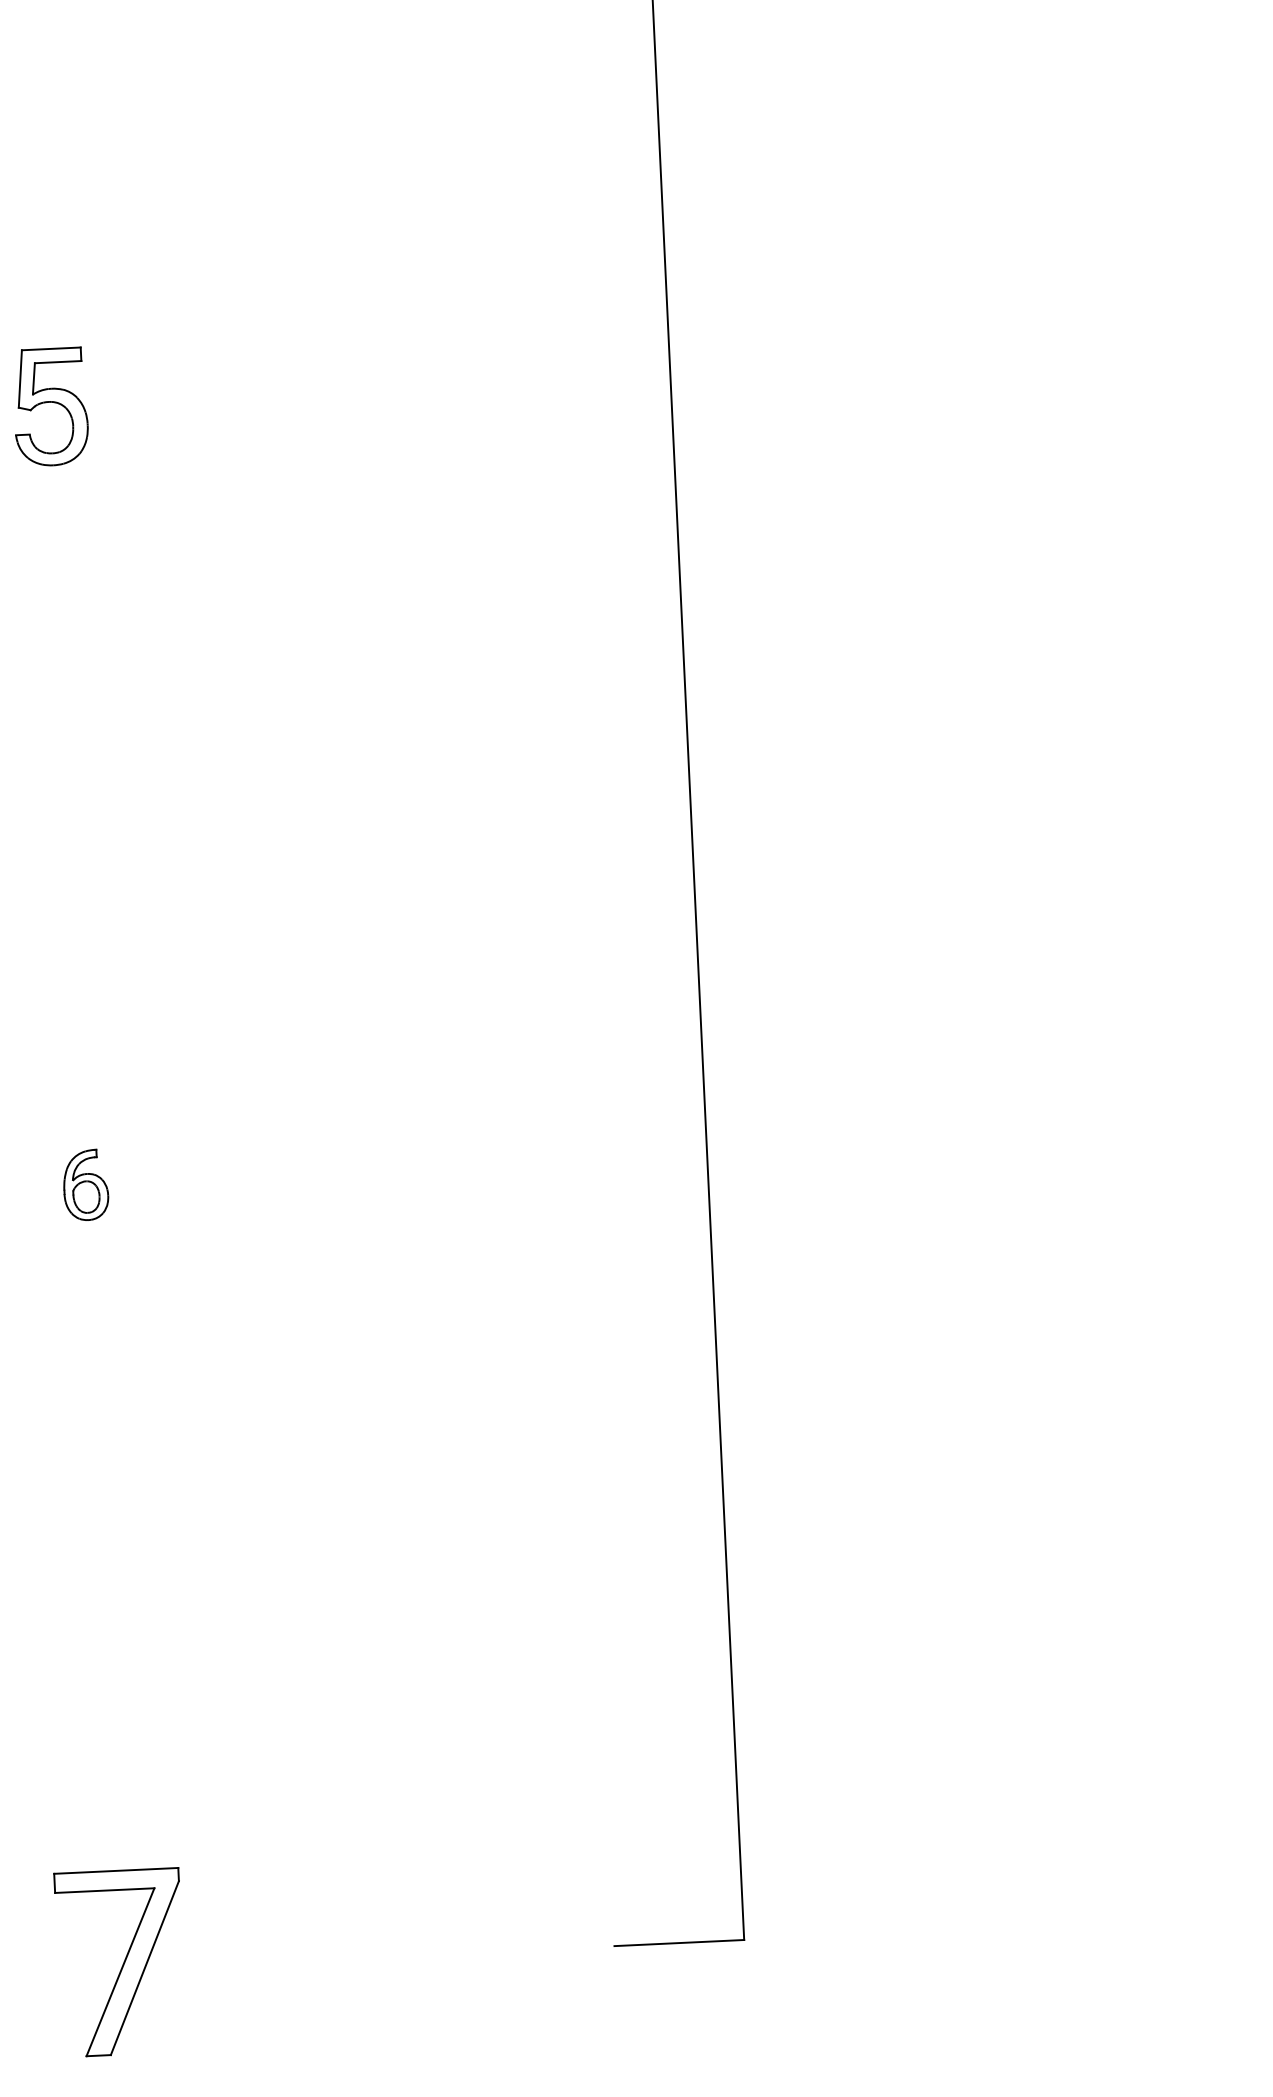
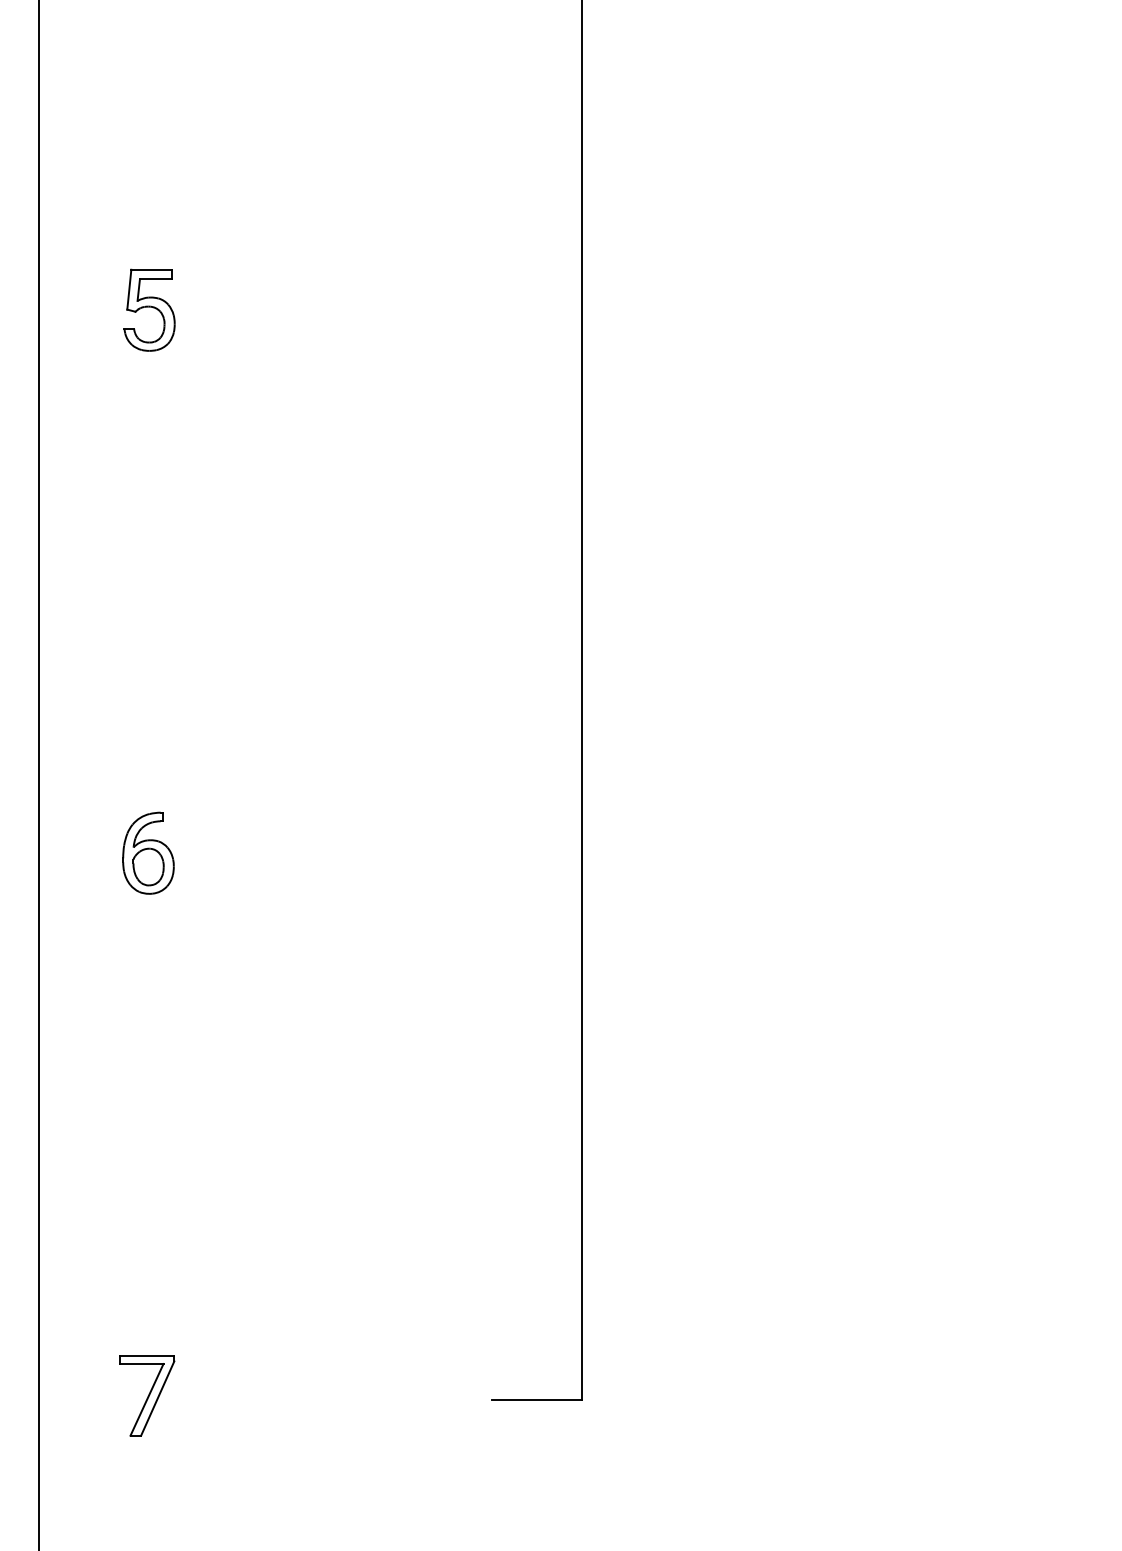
part: (85, 1184) -> (148, 852), size x1.67
part: (121, 1962) -> (147, 1395), size x0.62

